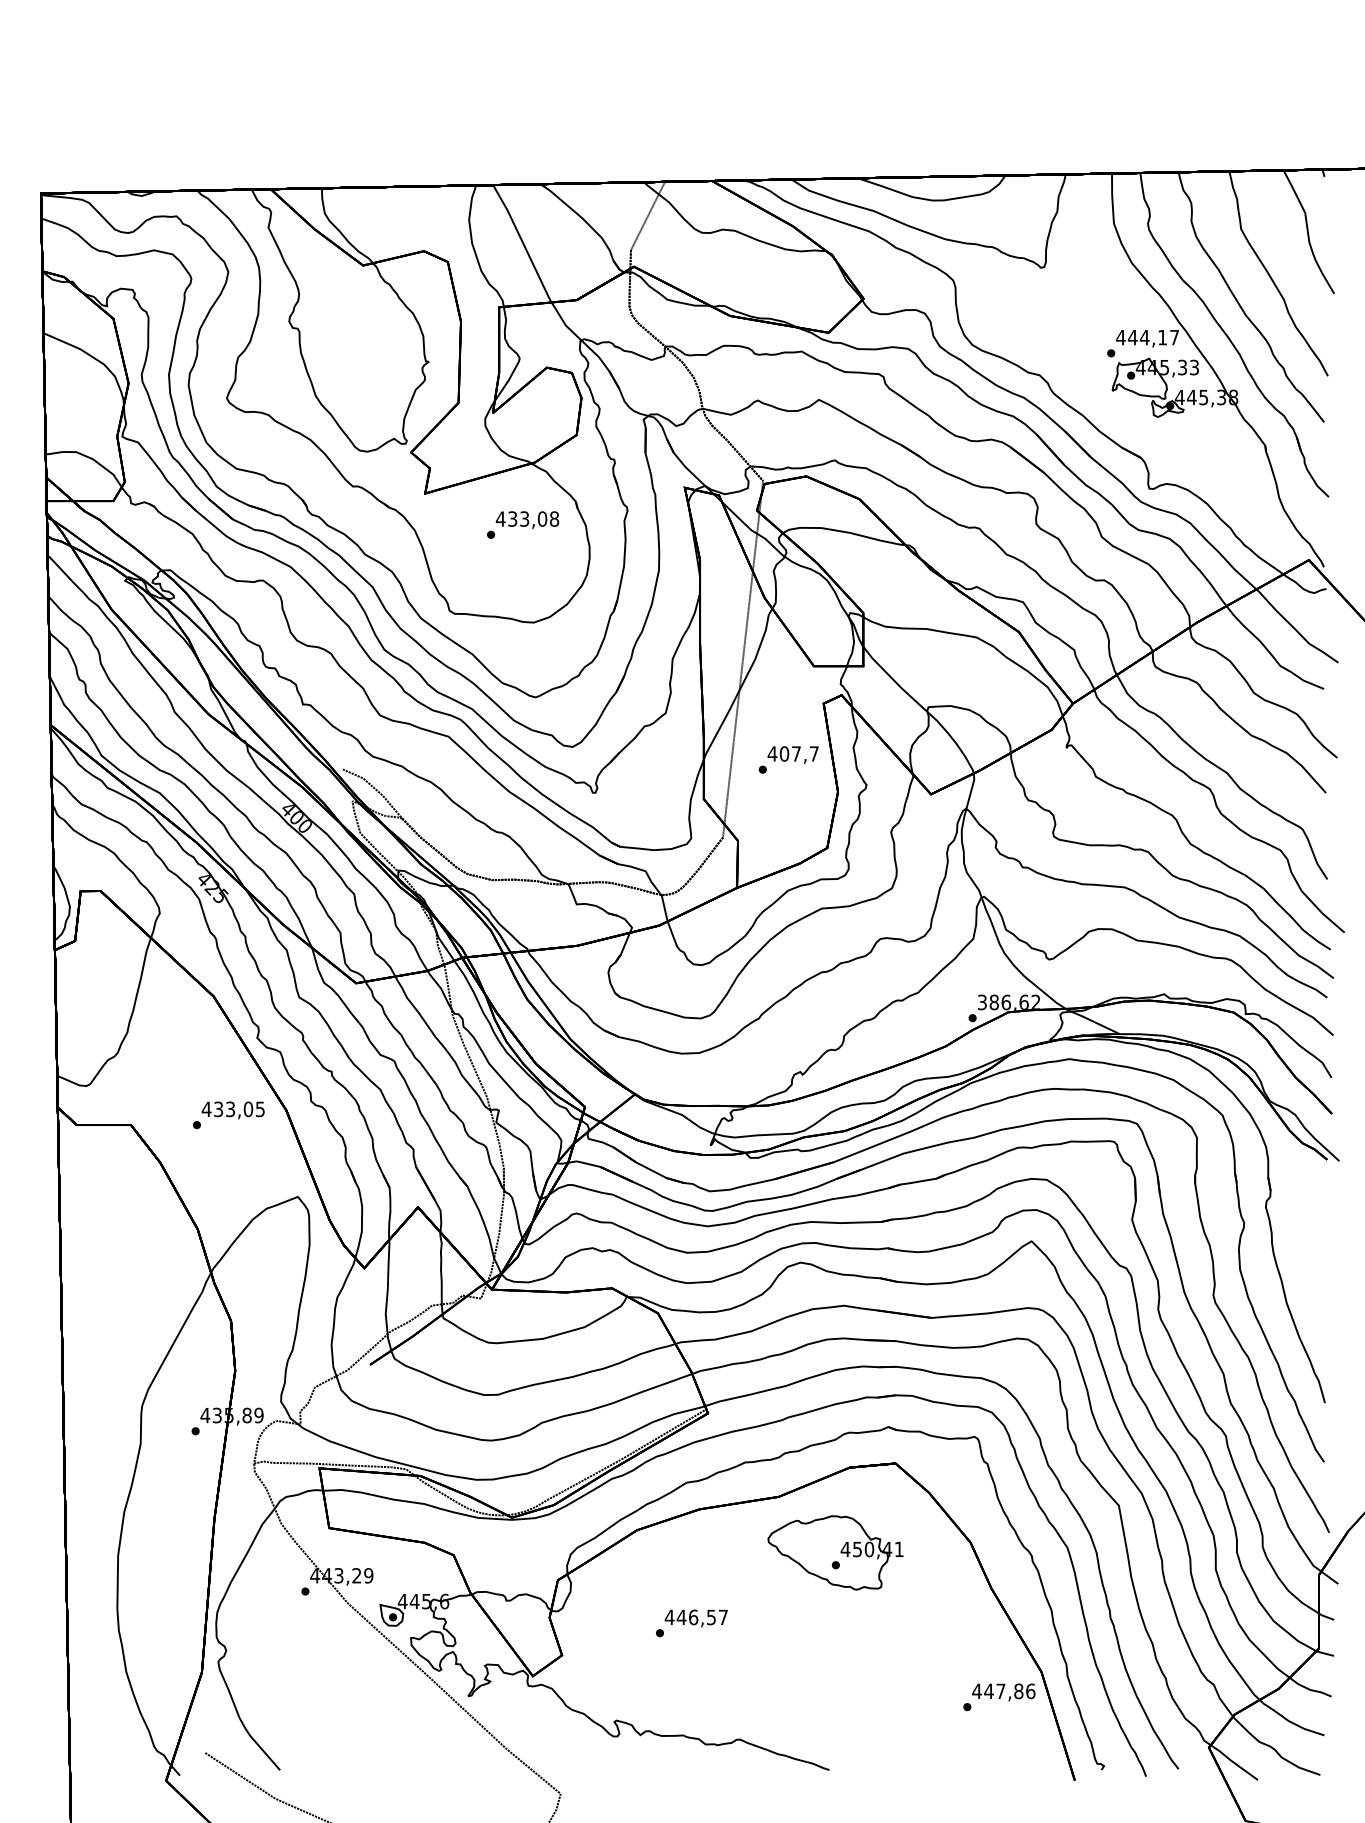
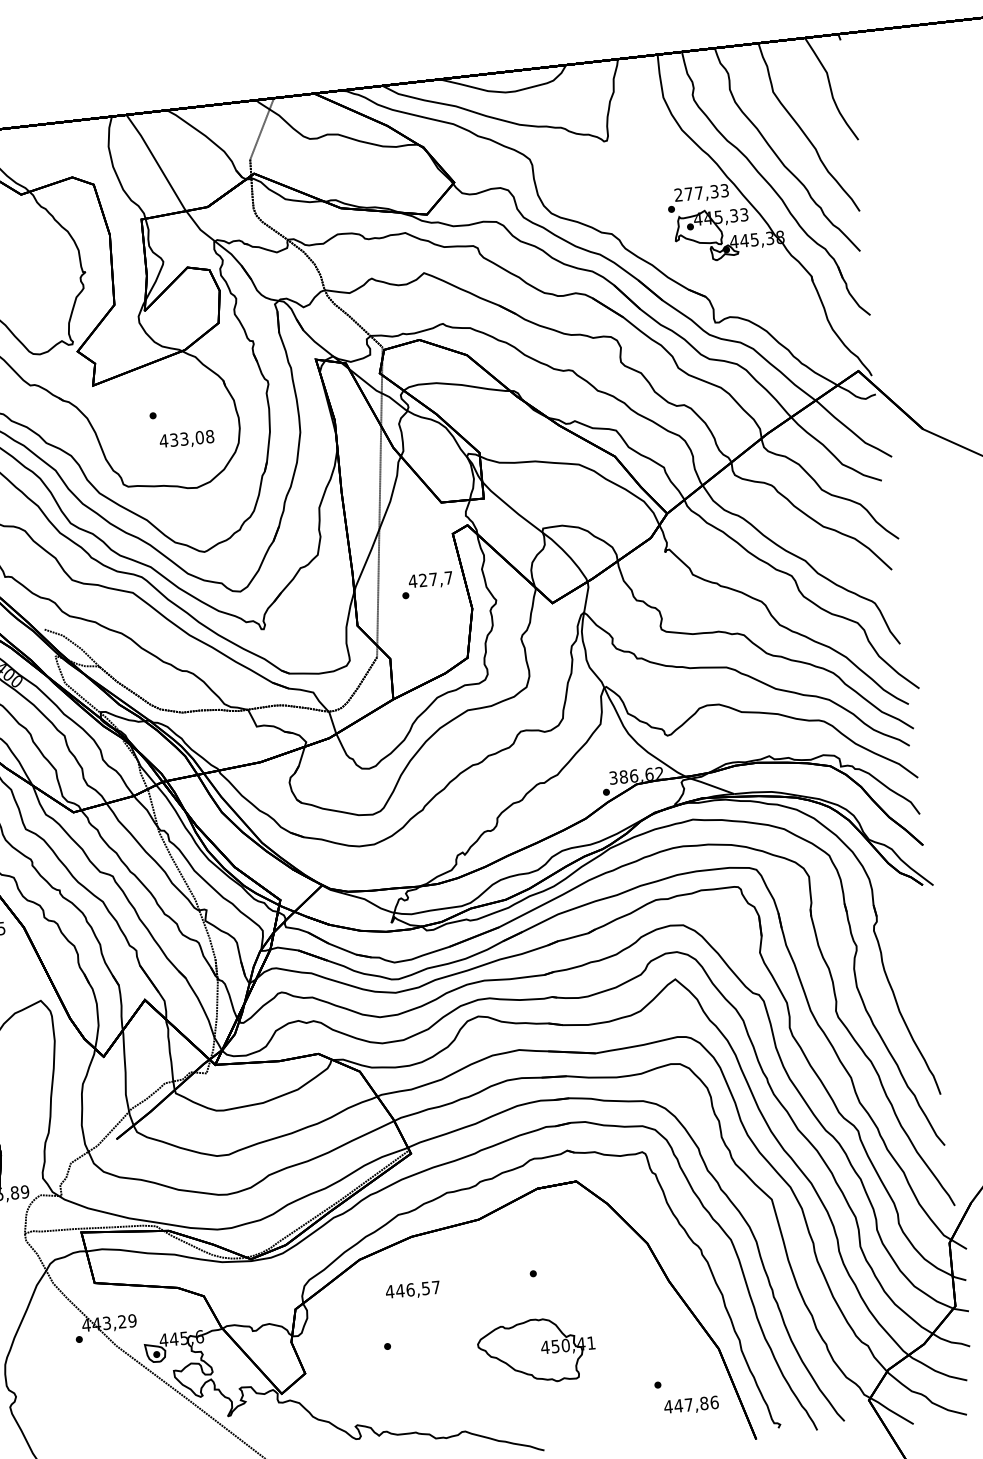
text: (1147, 337) -> (701, 192), 444,17 -> 277,33
text: (527, 519) -> (186, 439), moved
text: (784, 753) -> (423, 579), 407,7 -> 427,7
part: (835, 1552) -> (536, 1350), moved
text: (695, 1618) -> (412, 1290), moved
text: (1003, 1692) -> (691, 1405), moved

